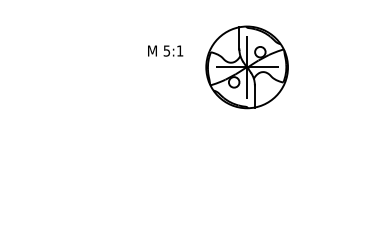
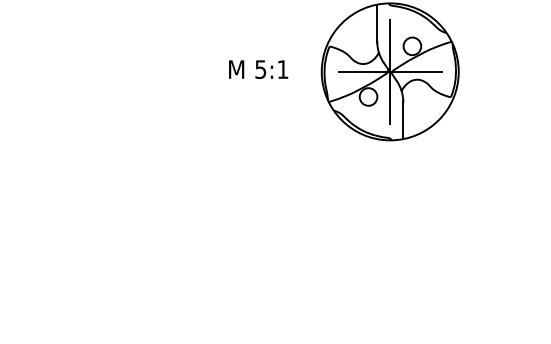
text: (165, 50) -> (258, 68), moved

